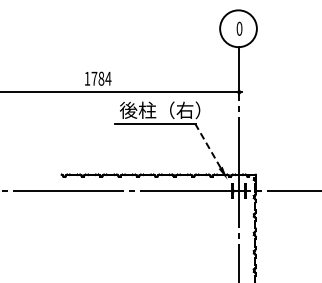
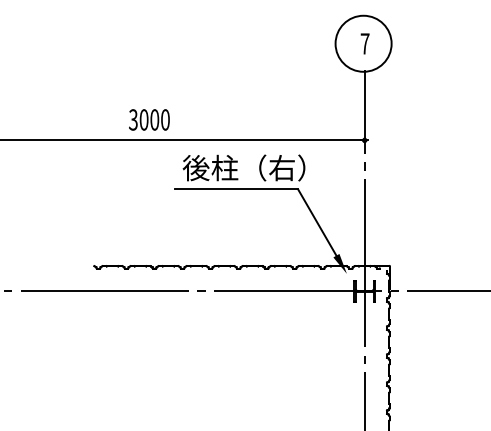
text: (239, 28) -> (365, 43), 0 -> 7
text: (97, 78) -> (148, 119), 1784 -> 3000
line: (207, 145) -> (316, 221), dashed -> solid

